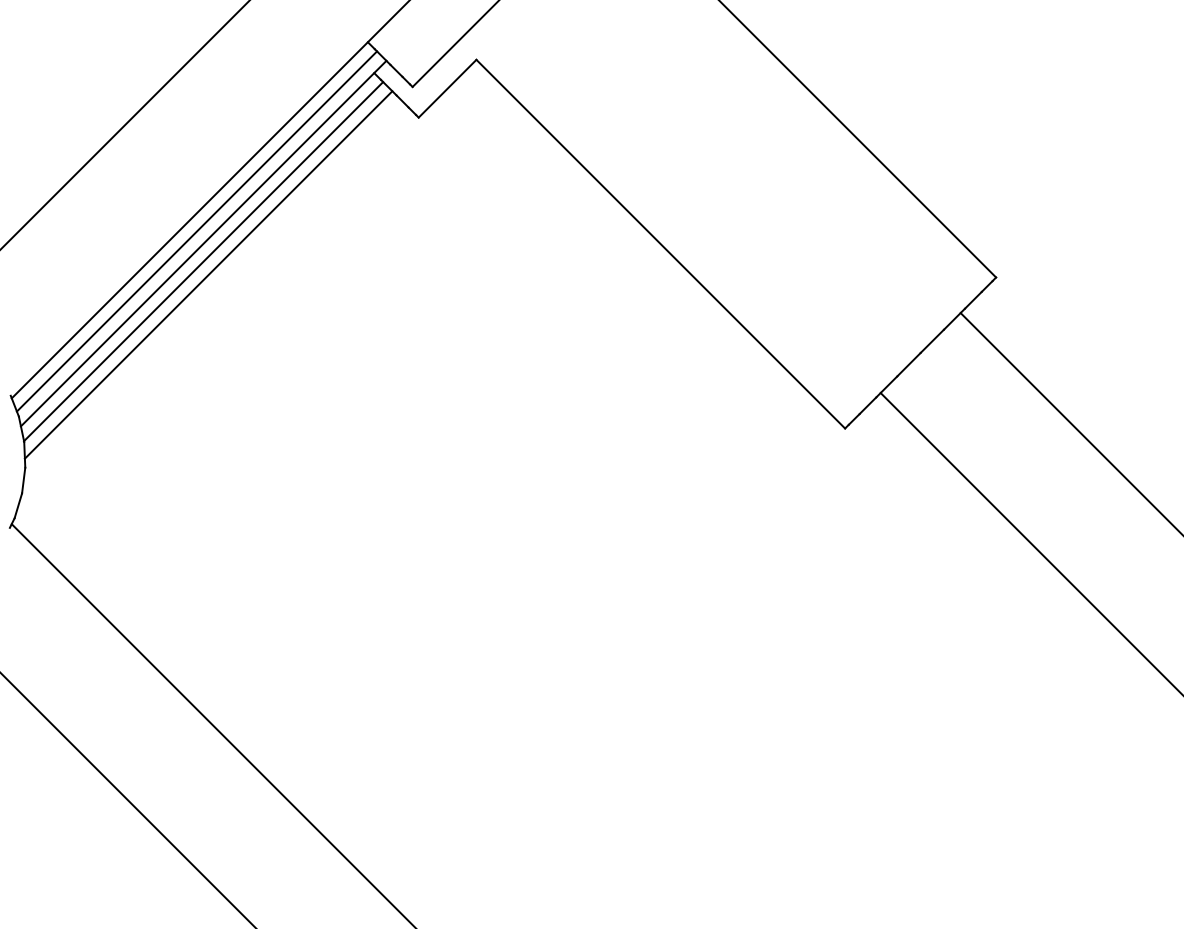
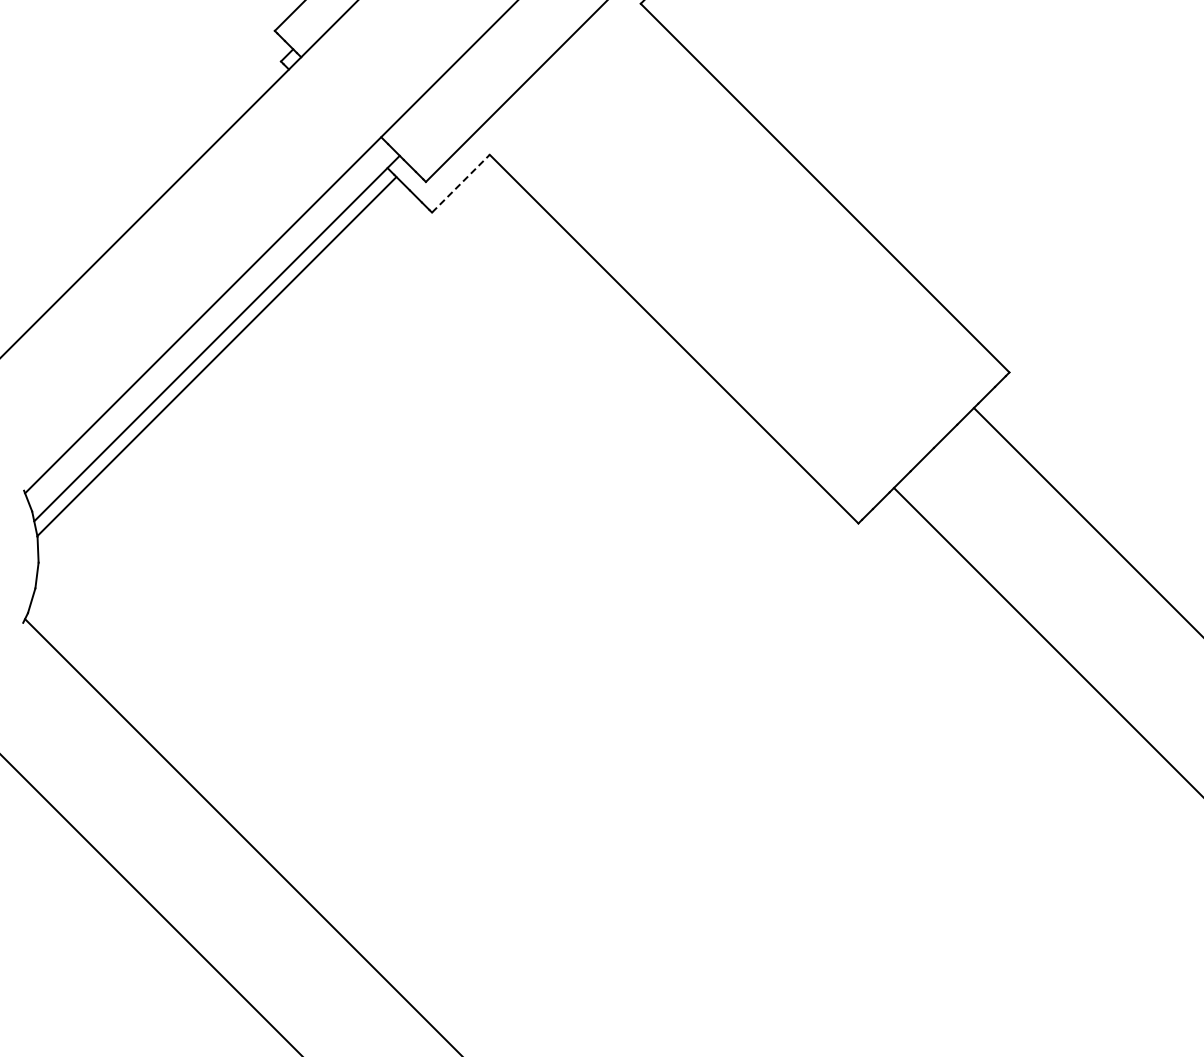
line: (447, 88) -> (460, 183), solid -> dashed
line: (197, 231) -> (210, 326), removed
line: (208, 274) -> (221, 369), removed

